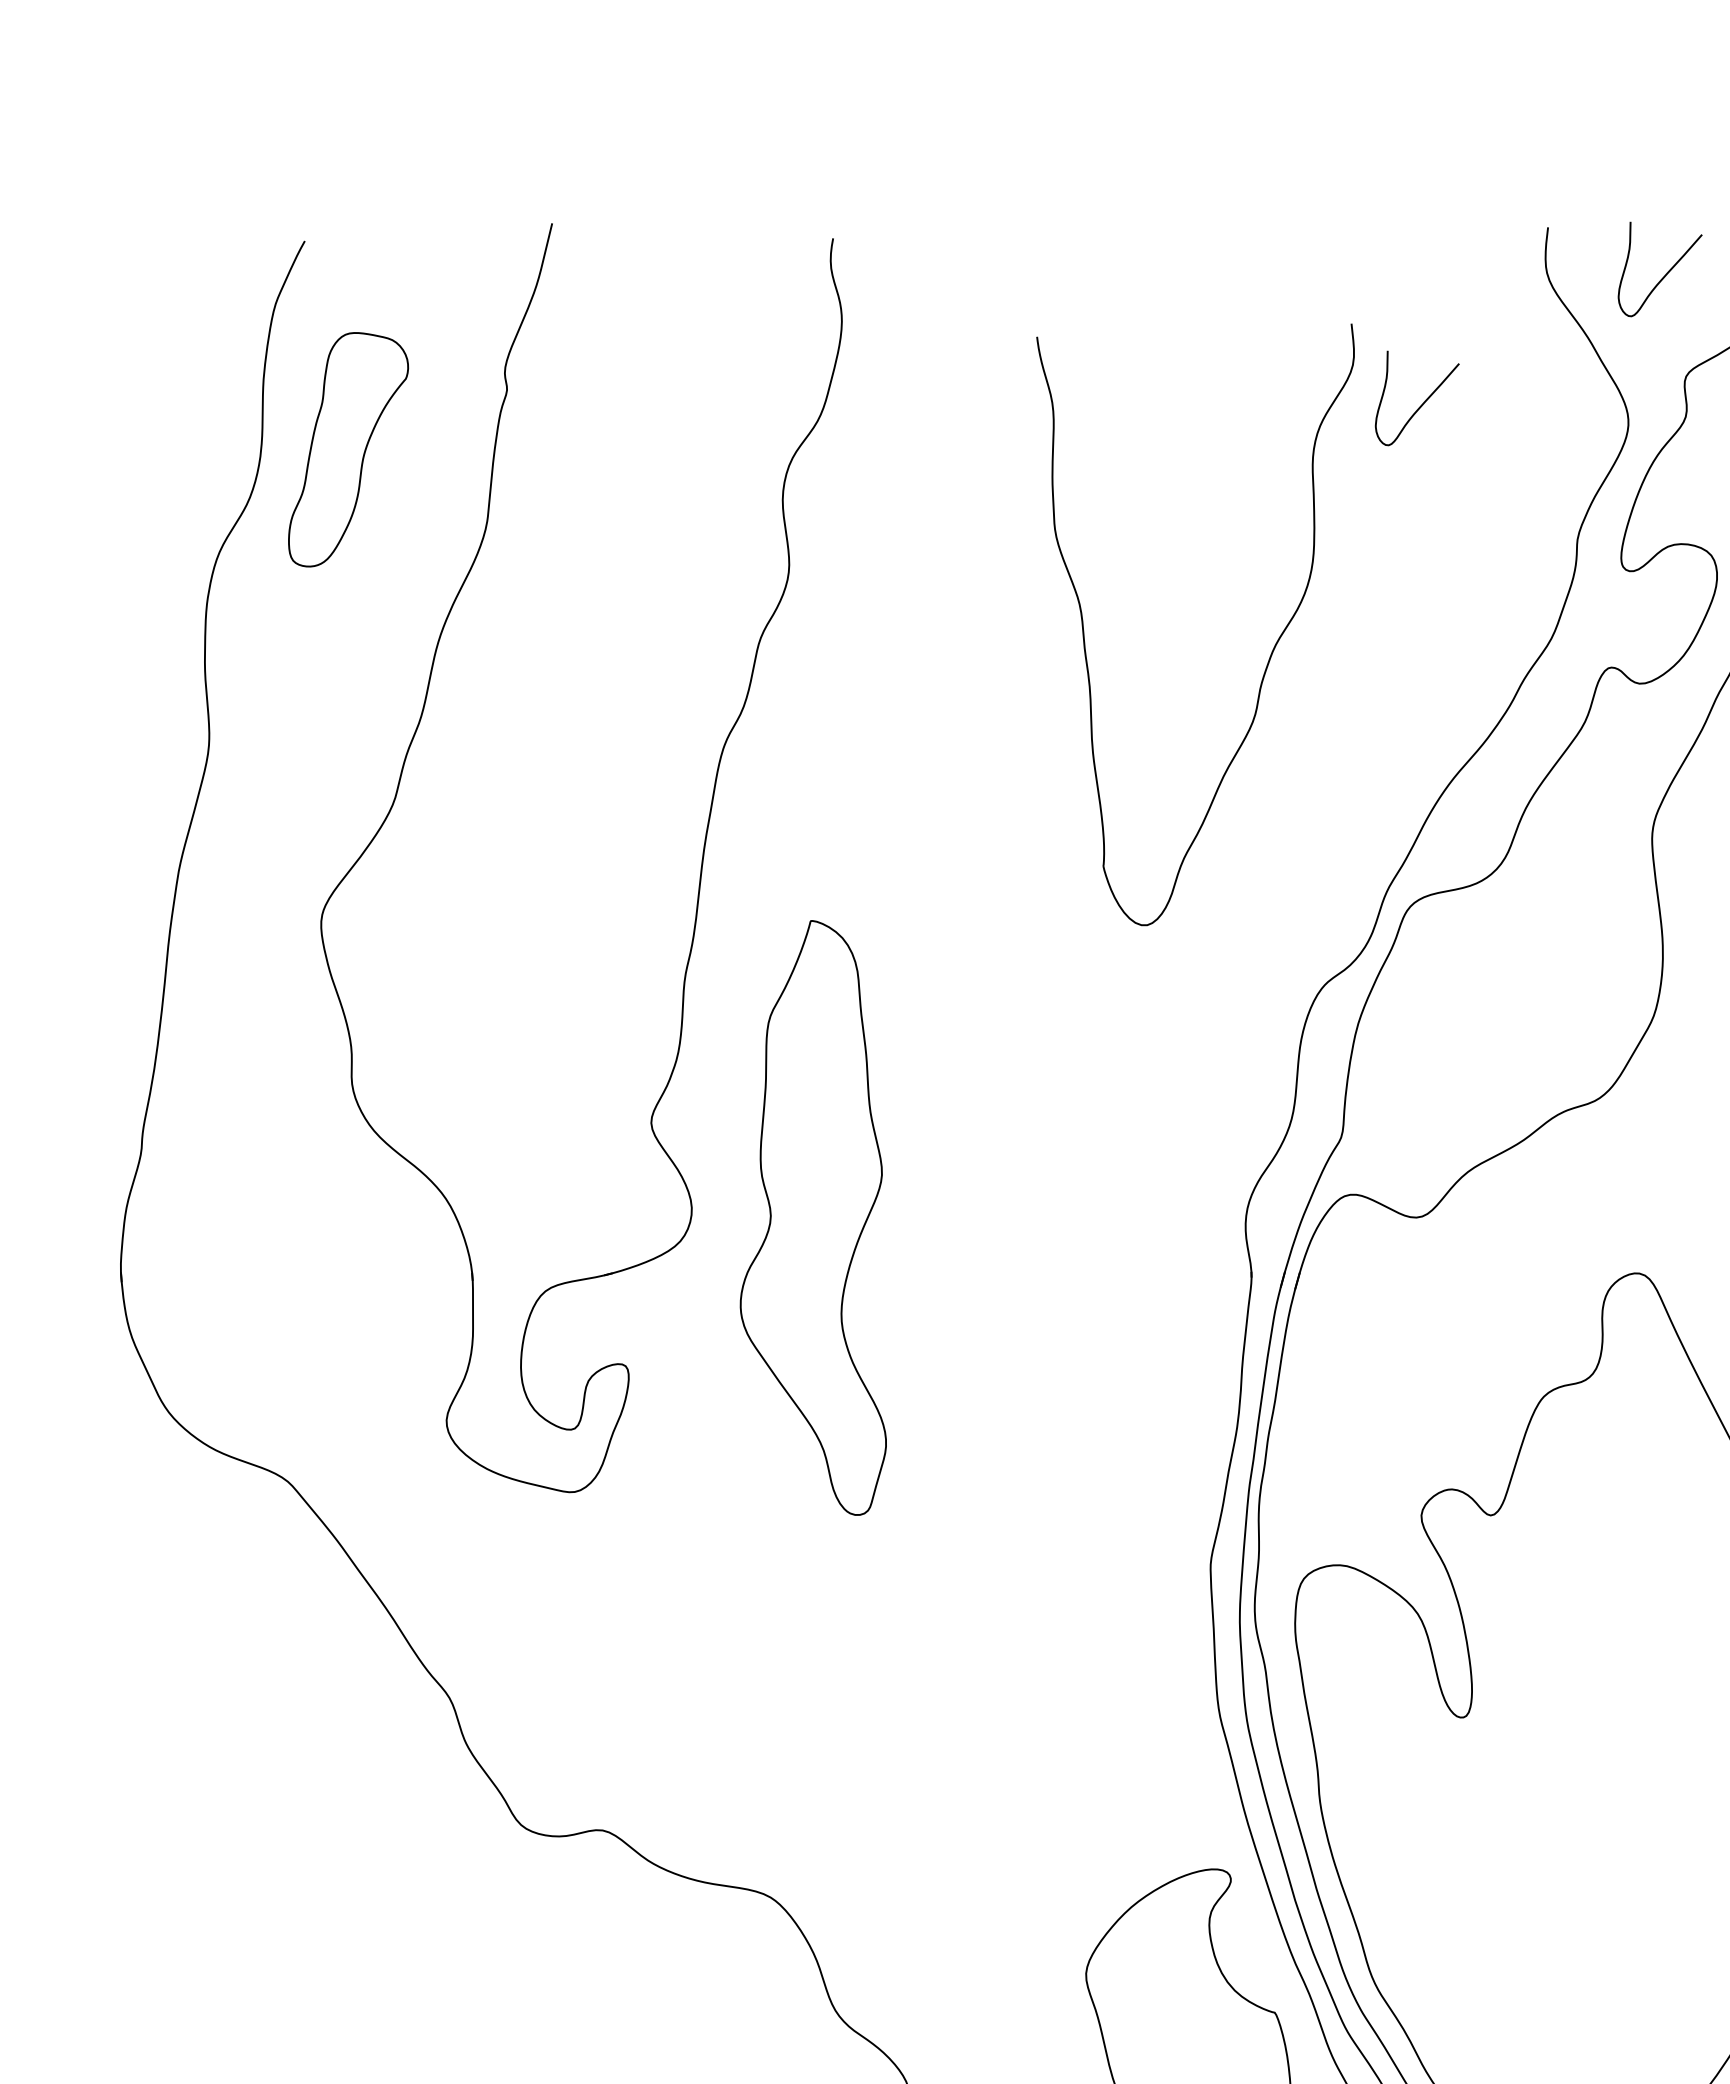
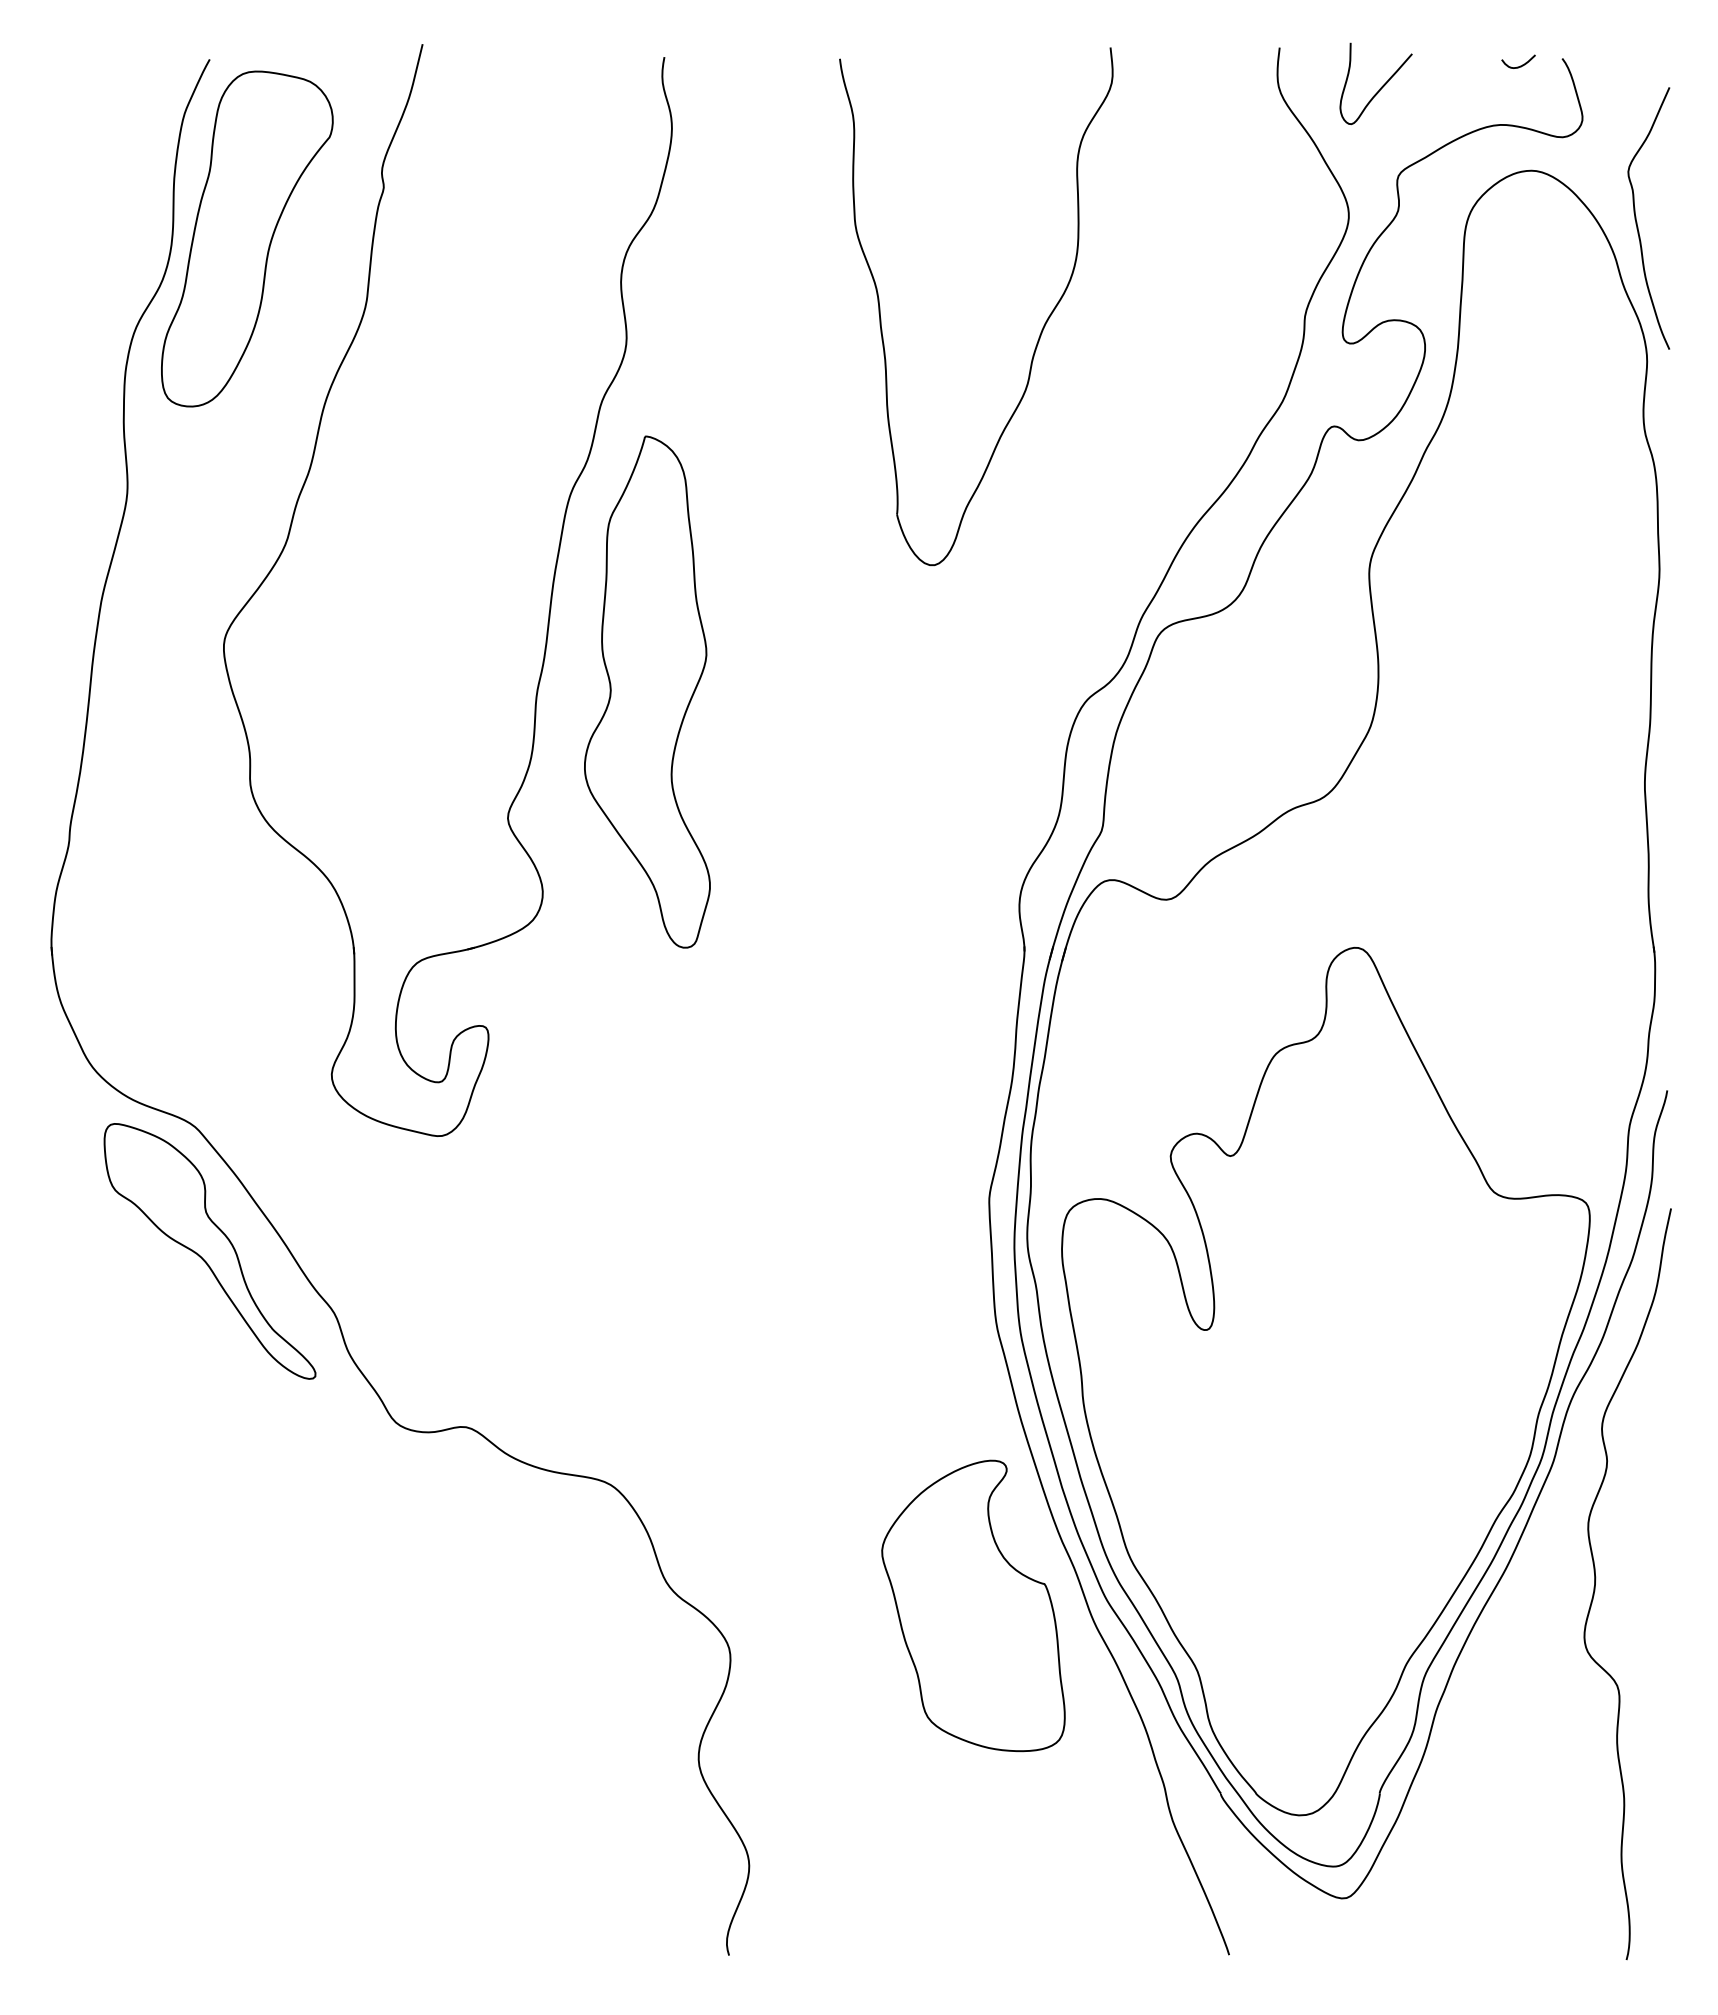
curve: (1422, 402) -> (1171, 198), removed
part: (348, 449) -> (247, 238), size x1.67
part: (1268, 657) -> (1039, 334), moved
part: (813, 1217) -> (647, 691), moved
part: (304, 1626) -> (209, 1251), added

